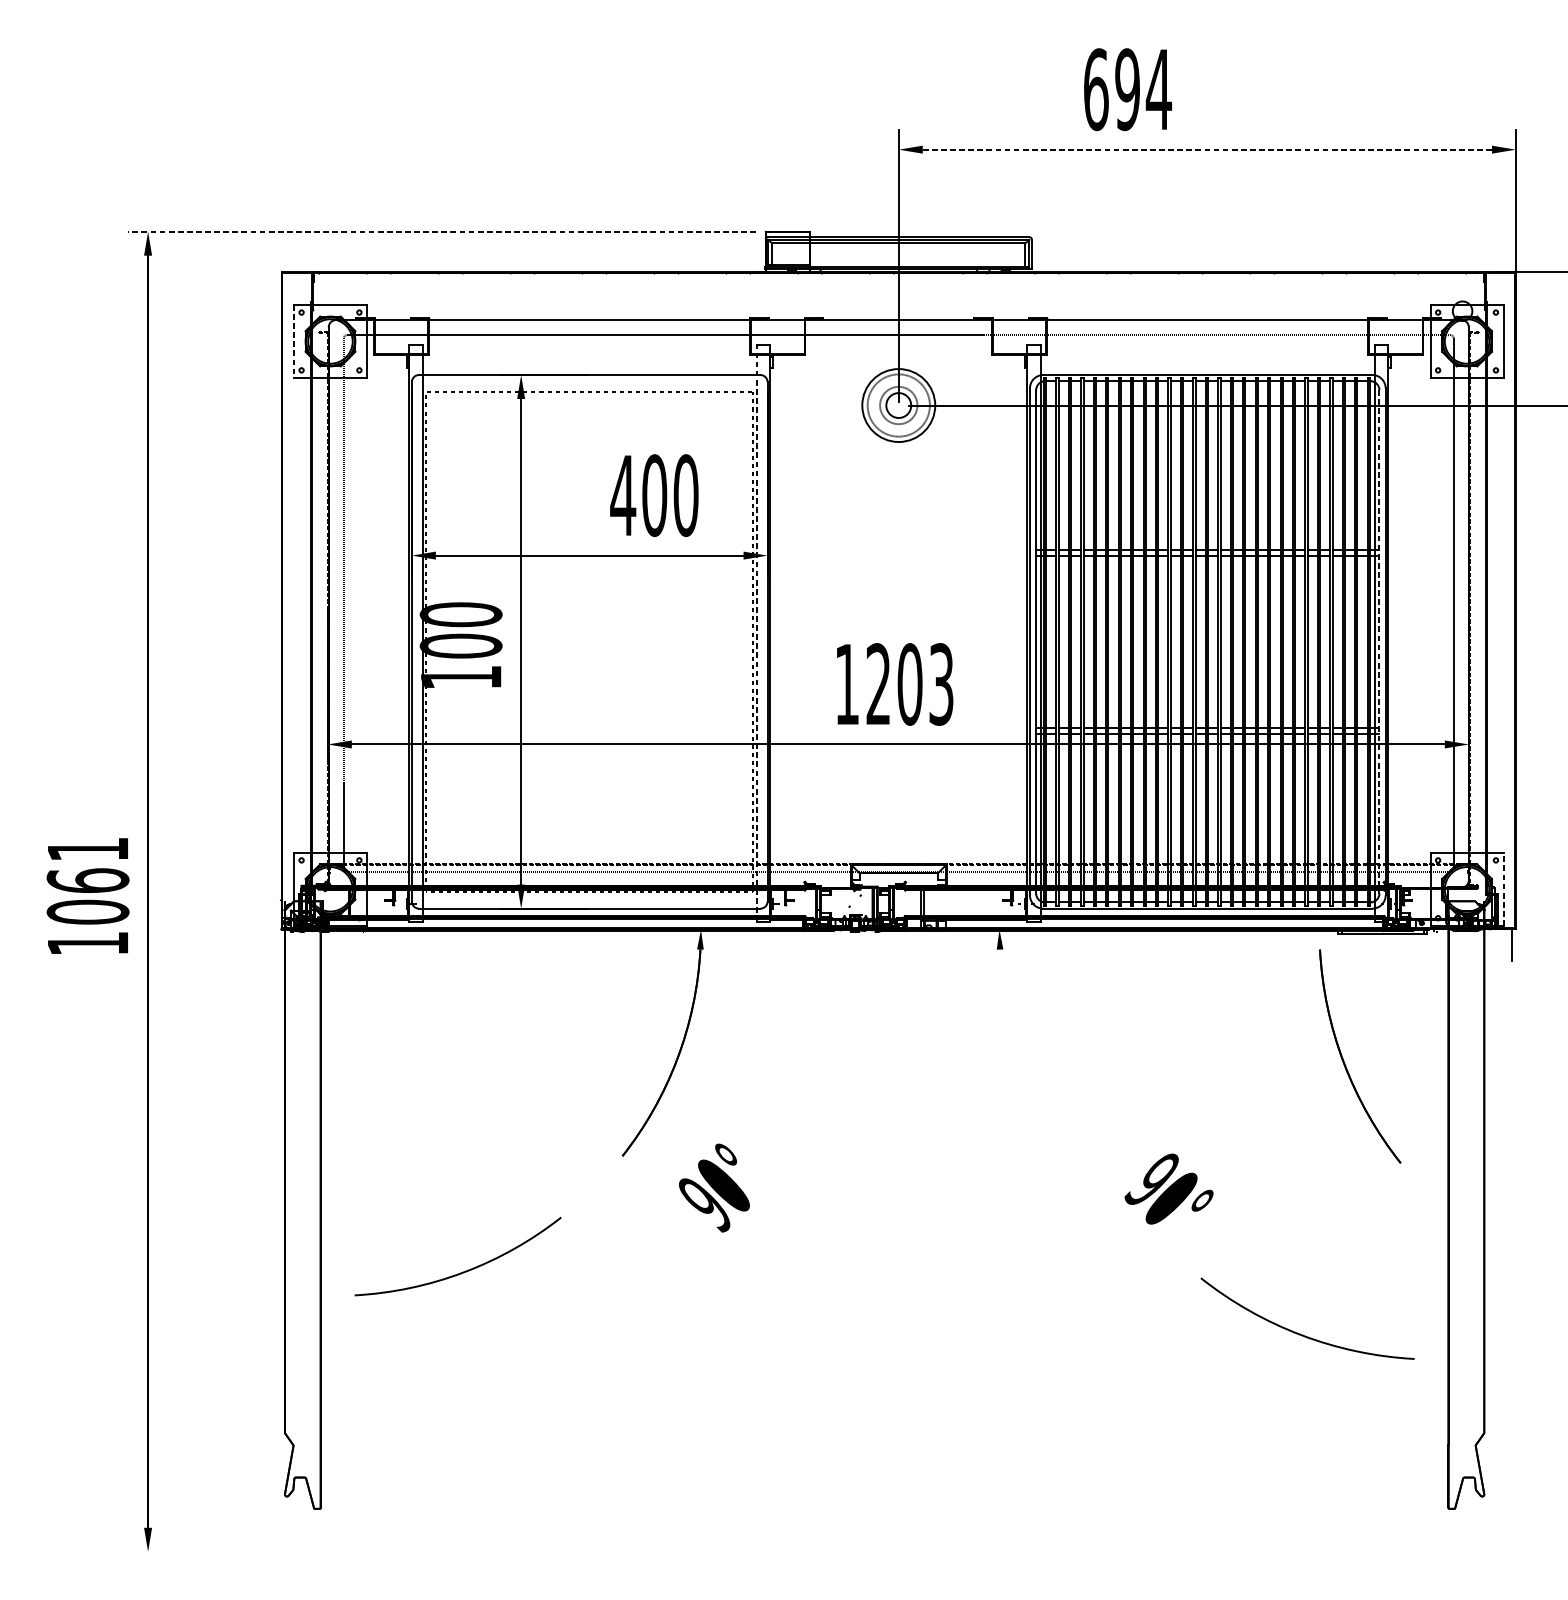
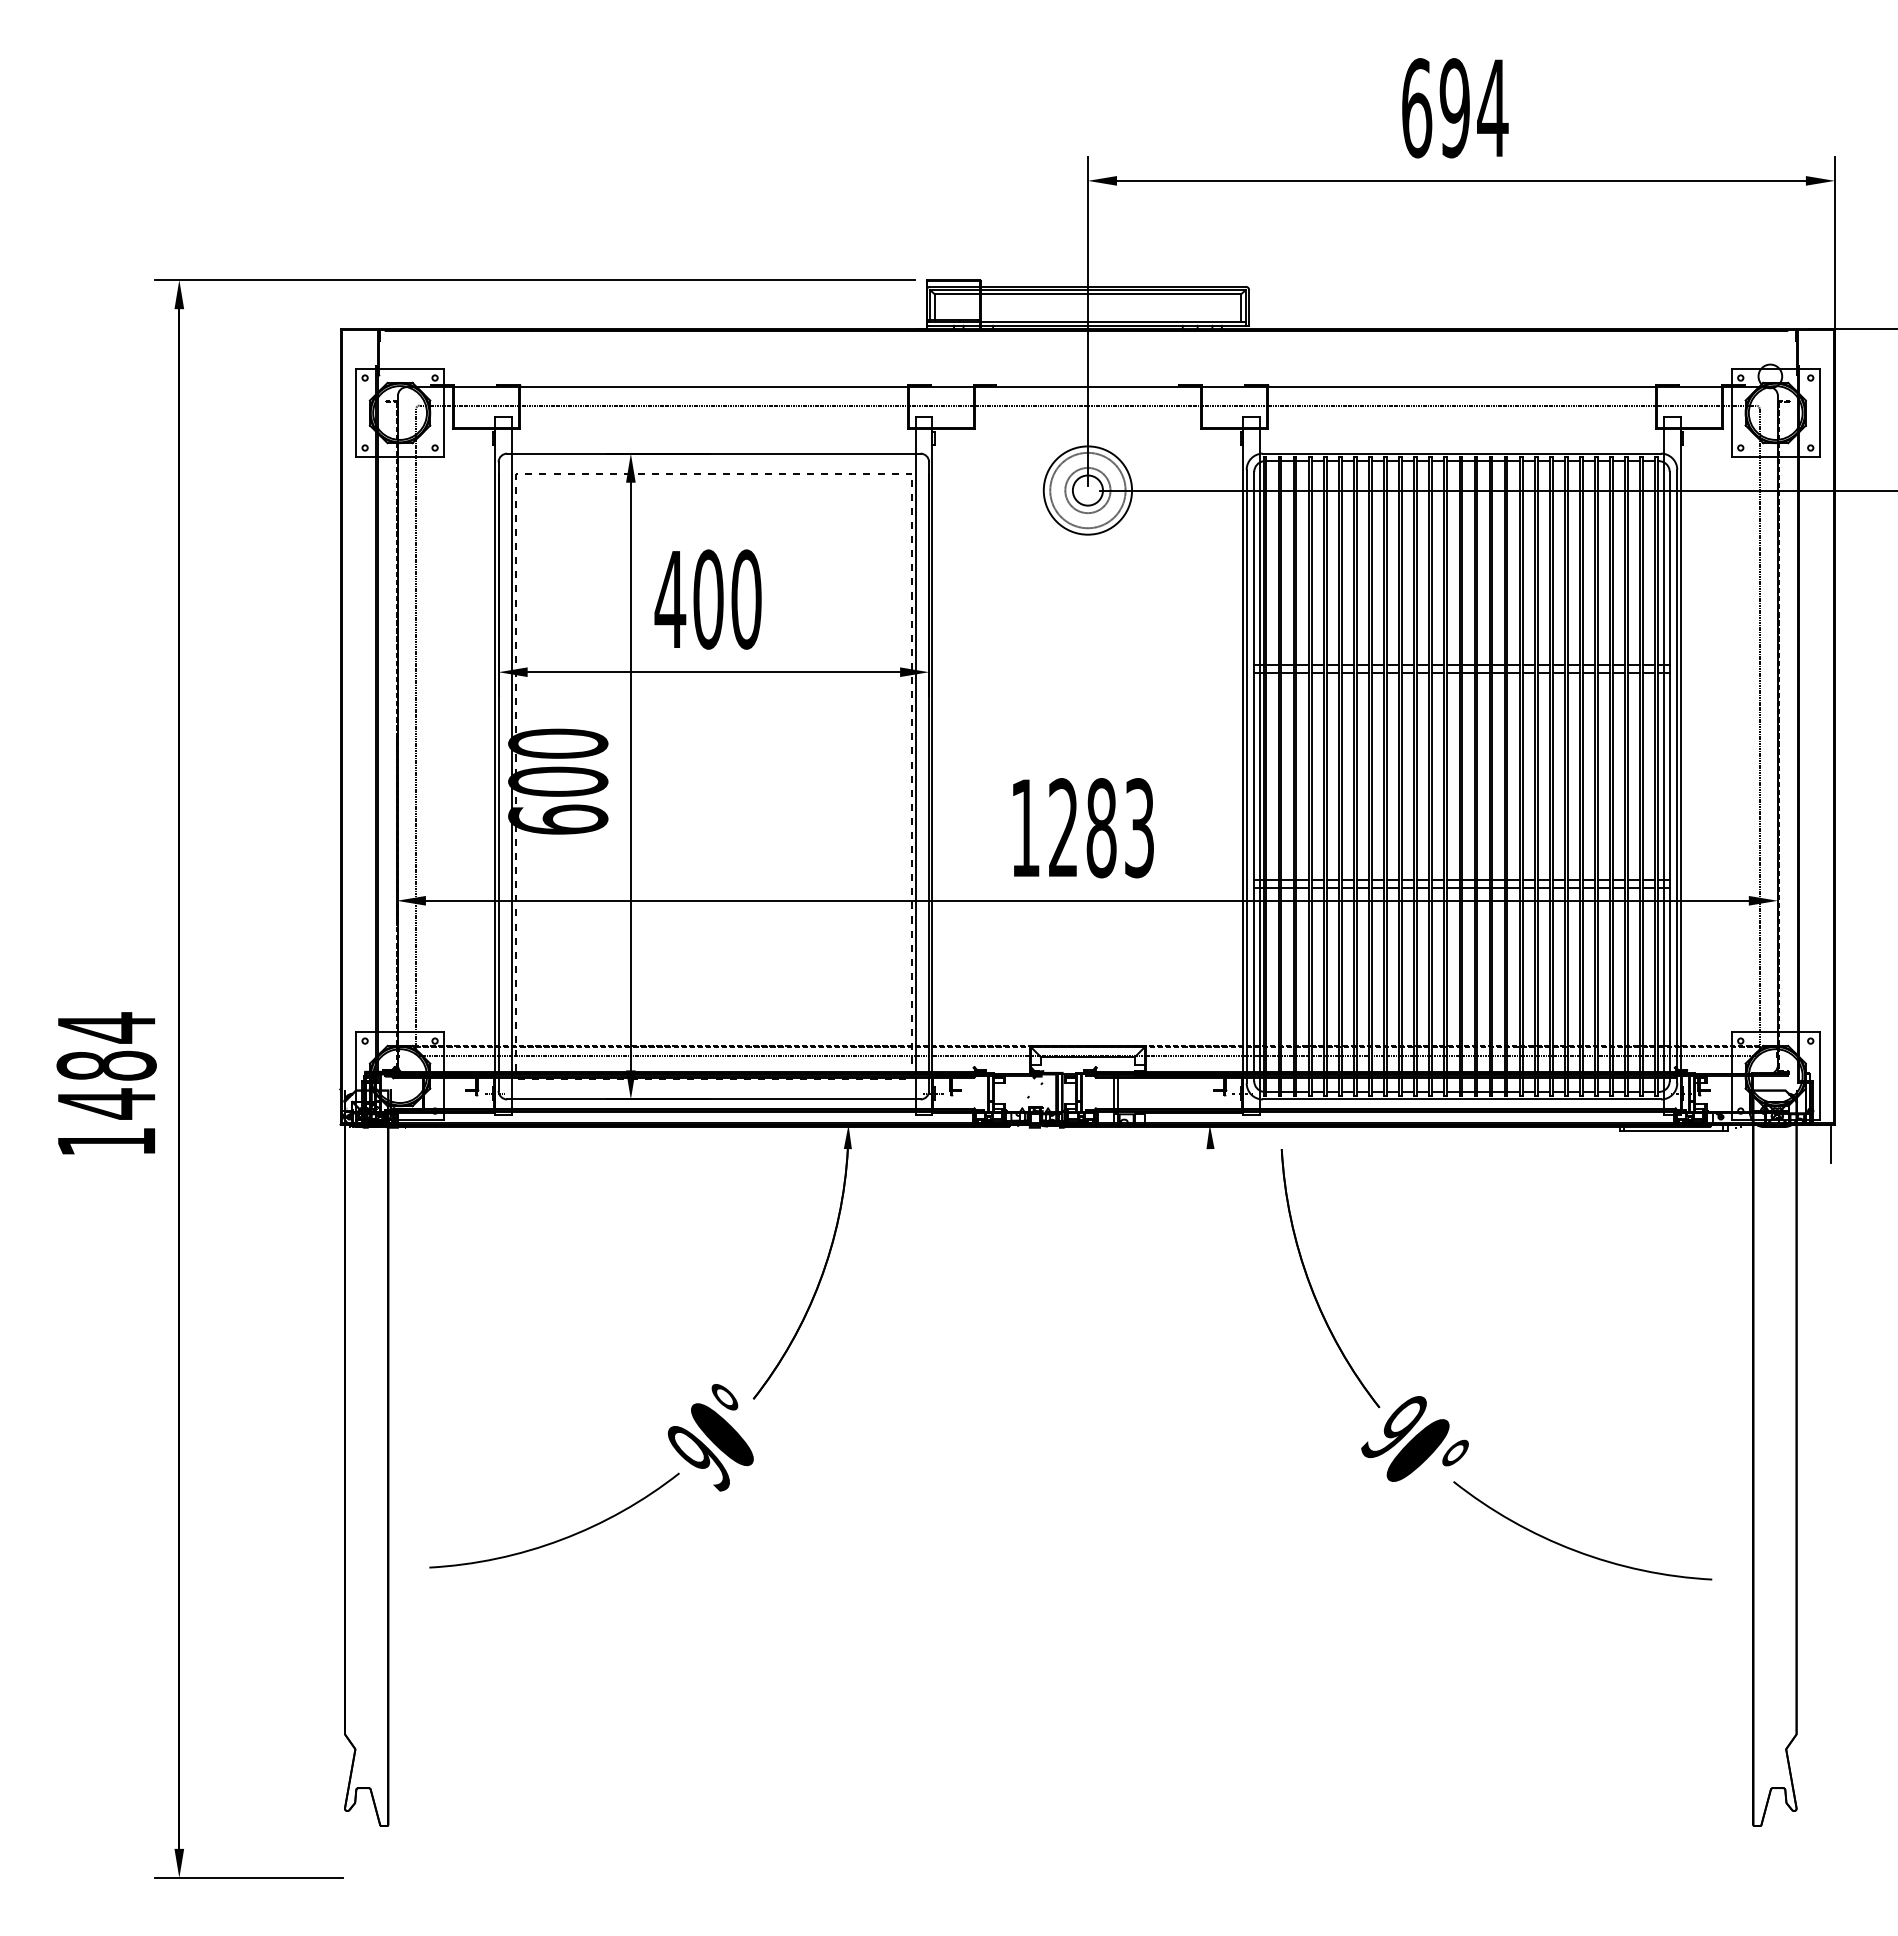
text: (1128, 89) -> (1455, 108), moved
line: (1207, 149) -> (1461, 180), dashed -> solid
line: (441, 231) -> (534, 280), dashed -> solid
line: (293, 341) -> (355, 413), dashed -> solid
text: (653, 495) -> (707, 599), moved
line: (757, 632) -> (916, 765), dashed -> solid
line: (1379, 641) -> (1669, 776), dashed -> solid
text: (461, 677) -> (558, 819), 100 -> 600
text: (909, 684) -> (1101, 828), 1203 -> 1283
text: (87, 880) -> (106, 1065), 1061 -> 1484
line: (1503, 888) -> (1819, 1075), dashed -> solid
part: (1344, 1061) -> (1311, 1284), moved
text: (714, 1187) -> (710, 1437), moved
arc: (1301, 1334) -> (1575, 1549), moved
line: (205, 1551) -> (248, 1877), added

